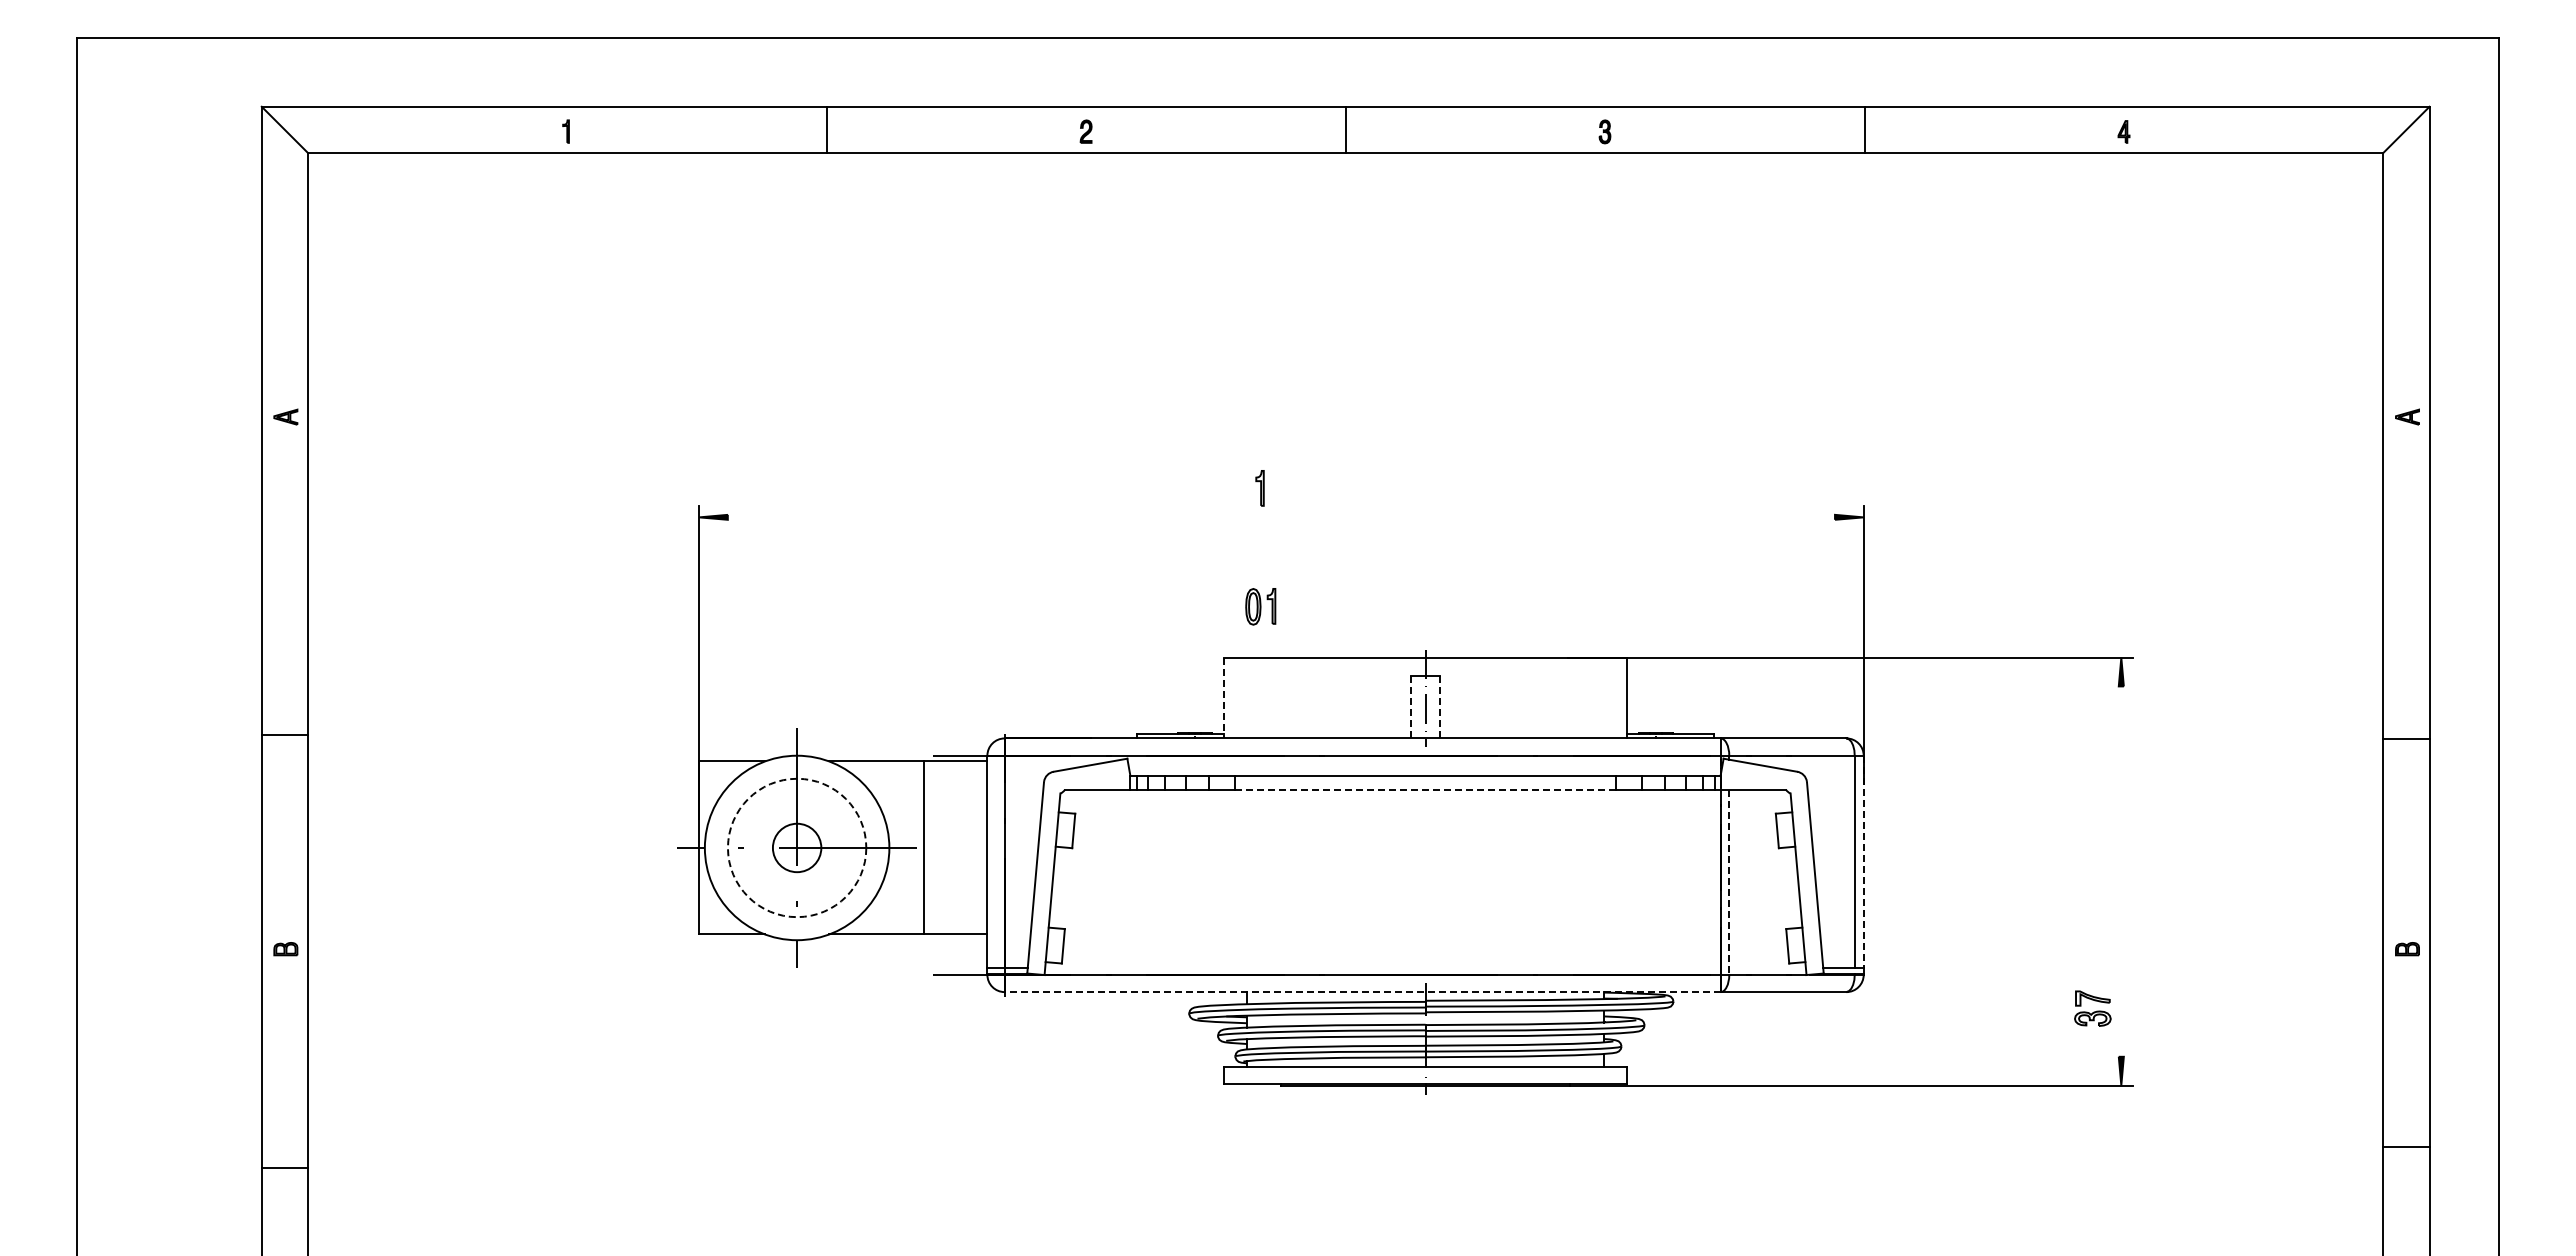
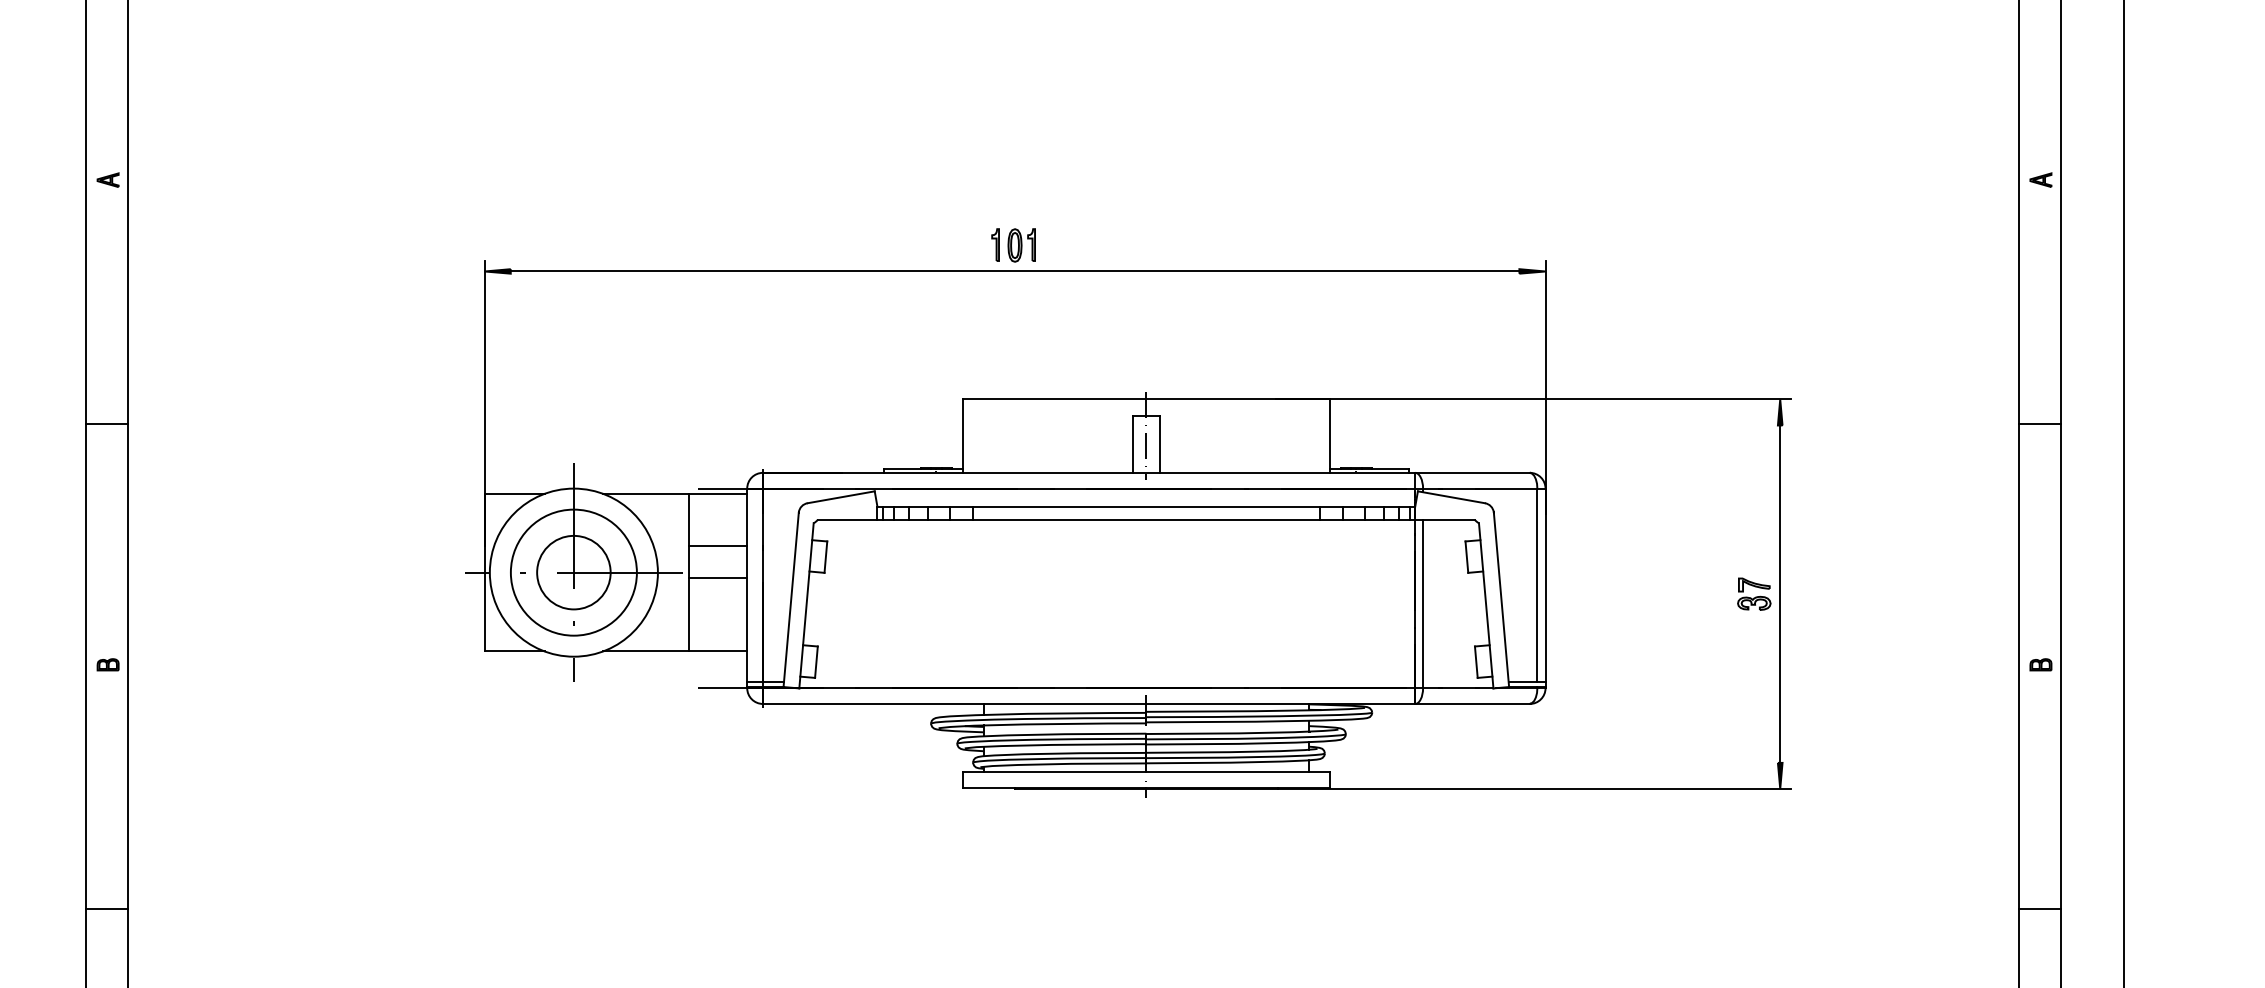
line: (1281, 517) -> (1015, 271), added
part: (1260, 606) -> (1021, 245), moved
line: (1223, 698) -> (962, 436), dashed -> solid
line: (1411, 707) -> (1133, 444), dashed -> solid
line: (1439, 707) -> (1159, 444), dashed -> solid
line: (284, 735) -> (106, 424), moved
line: (2406, 739) -> (2040, 424), moved
line: (1425, 789) -> (1146, 519), dashed -> solid
line: (955, 819) -> (718, 546), added
circle: (796, 847) -> (573, 572), dashed -> solid
circle: (796, 847) -> (573, 572), size x1.67
line: (955, 853) -> (718, 577), added
line: (1863, 862) -> (1545, 585), dashed -> solid
line: (2121, 871) -> (1780, 594), added
line: (1729, 882) -> (1423, 604), dashed -> solid
line: (1362, 992) -> (1088, 704), dashed -> solid
part: (2092, 1008) -> (1753, 594), moved
line: (2406, 1146) -> (2040, 909), moved
line: (284, 1167) -> (106, 909), moved

